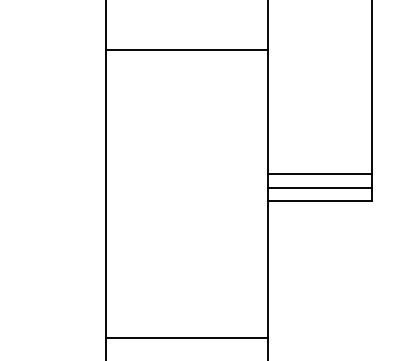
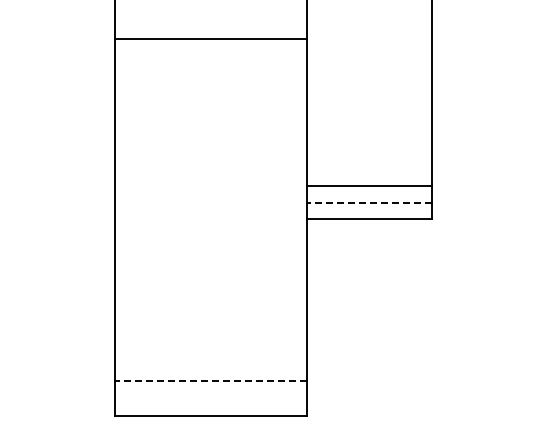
line: (319, 187) -> (369, 202), solid -> dashed
line: (186, 337) -> (210, 380), solid -> dashed

